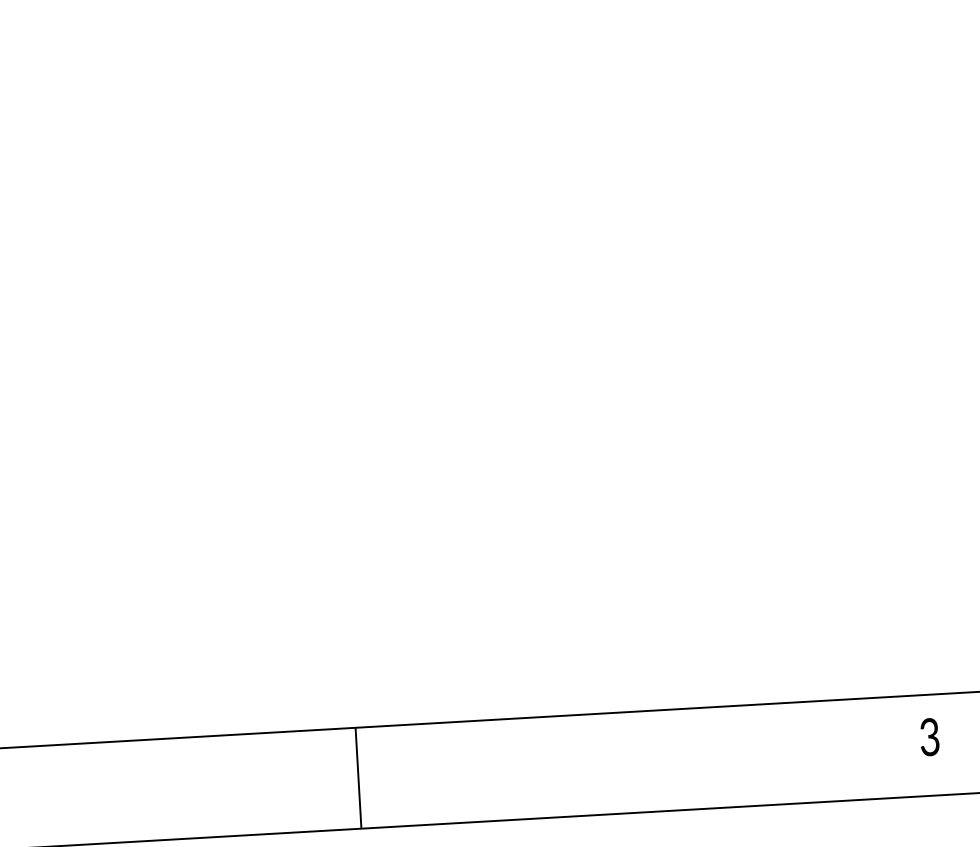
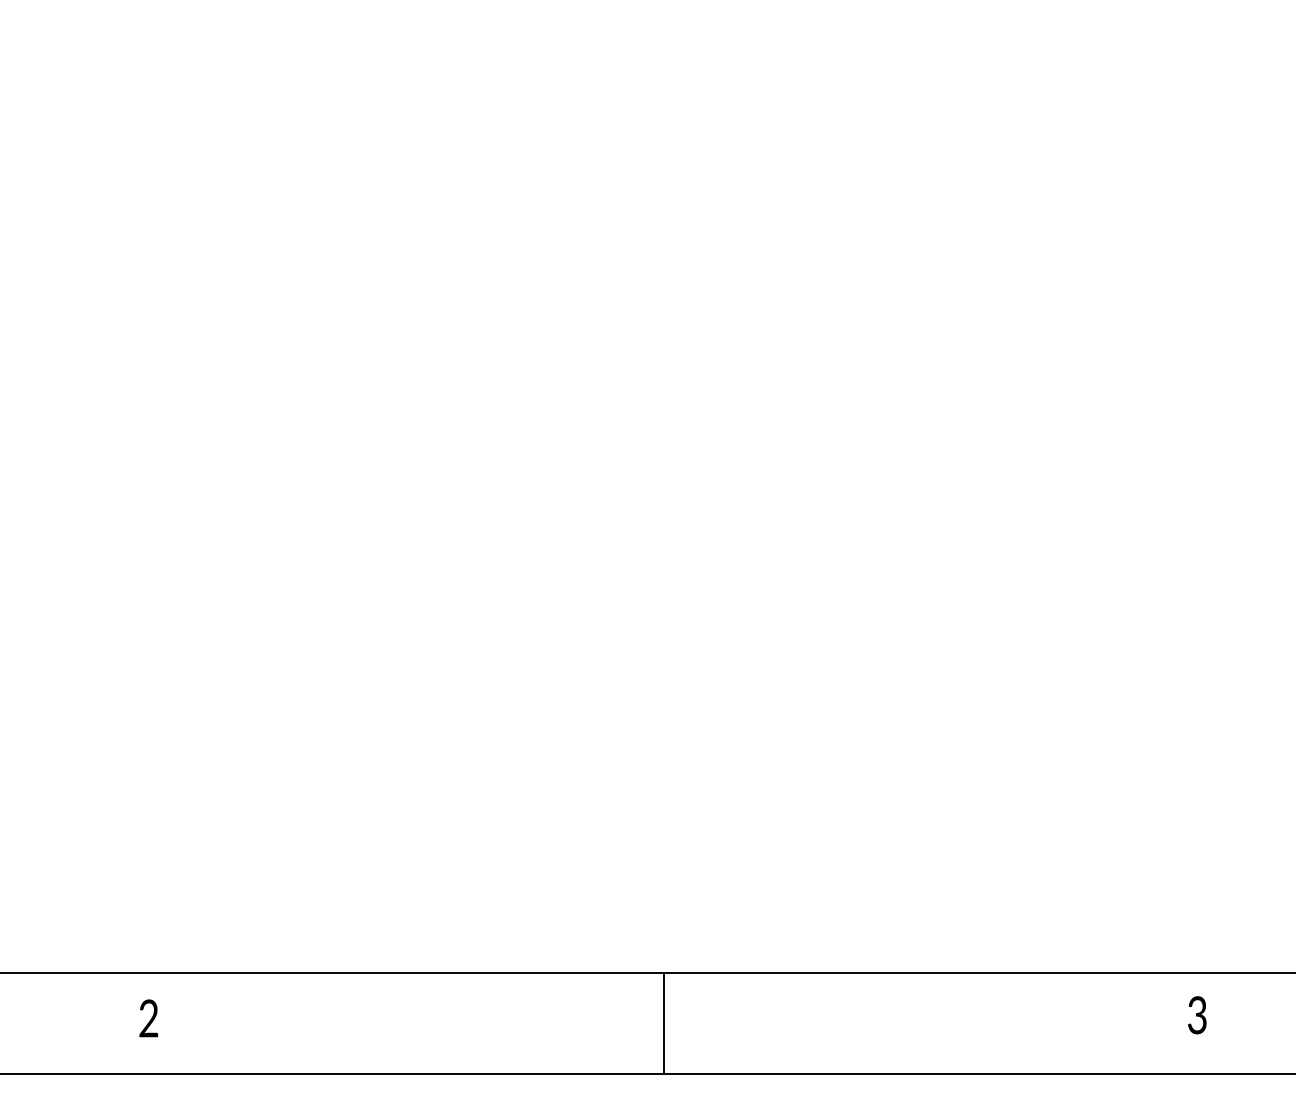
text: (929, 737) -> (1197, 1015), moved

